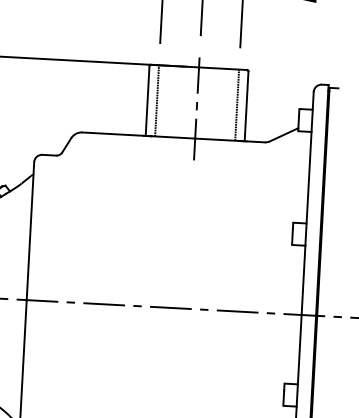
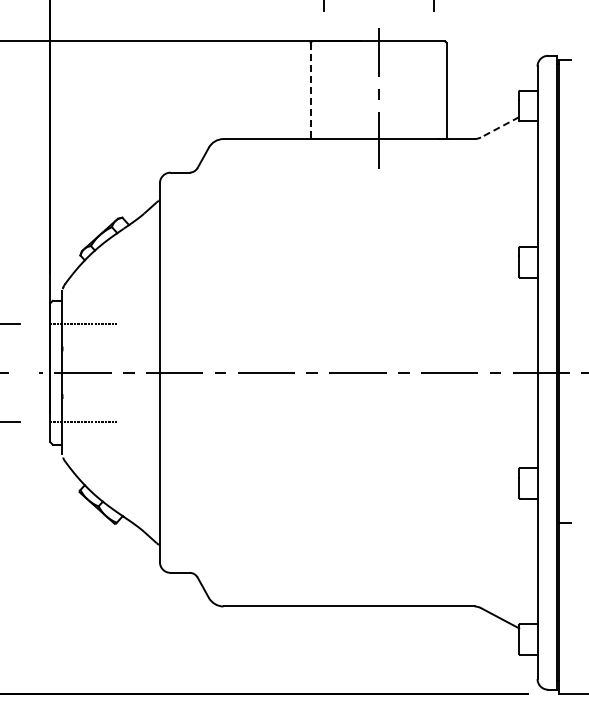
line: (147, 101) -> (310, 91), solid -> dashed
line: (156, 101) -> (323, 90), removed
line: (237, 105) -> (433, 90), removed
line: (284, 134) -> (500, 127), solid -> dashed

